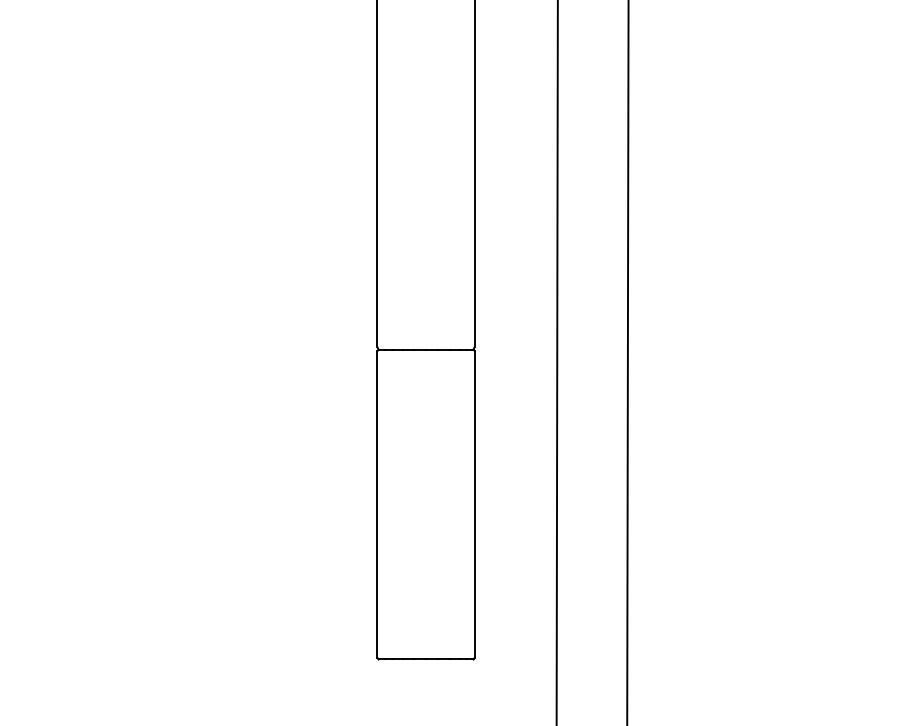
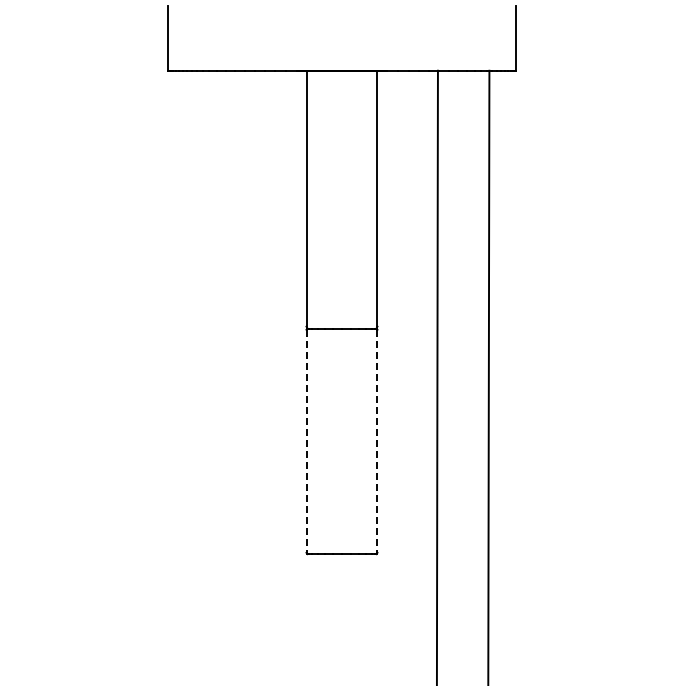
line: (377, 504) -> (306, 441), solid -> dashed
line: (474, 504) -> (377, 441), solid -> dashed

